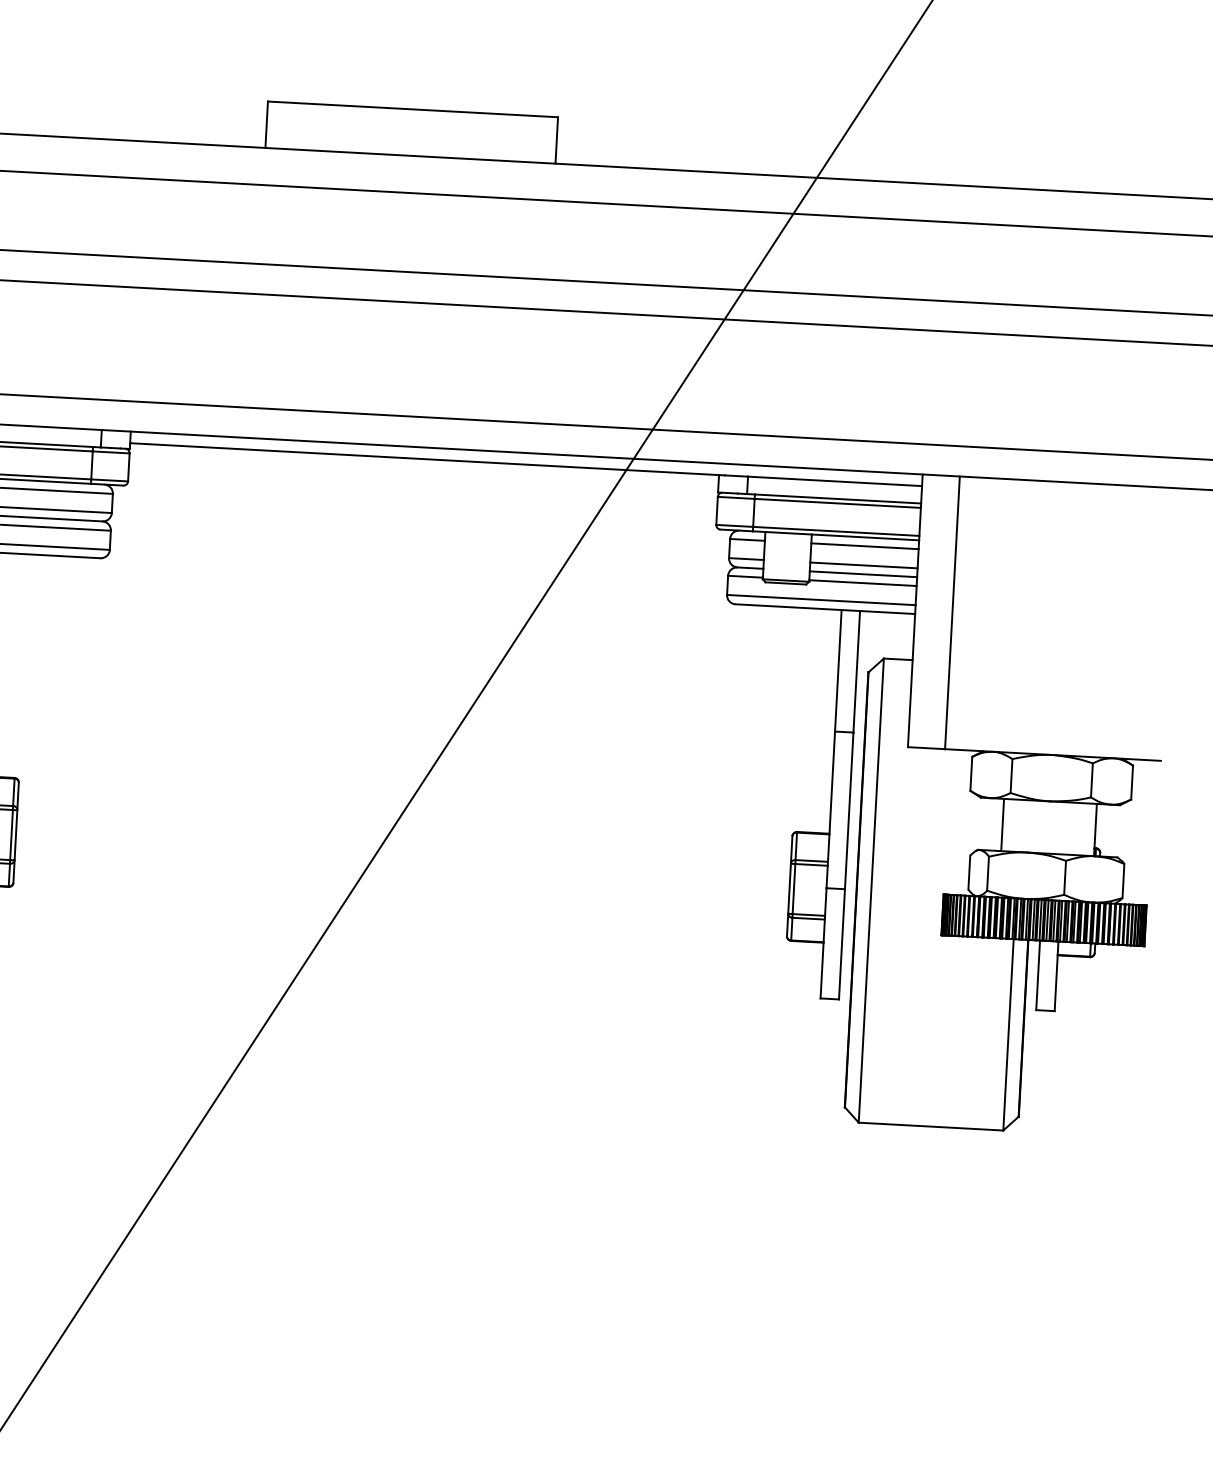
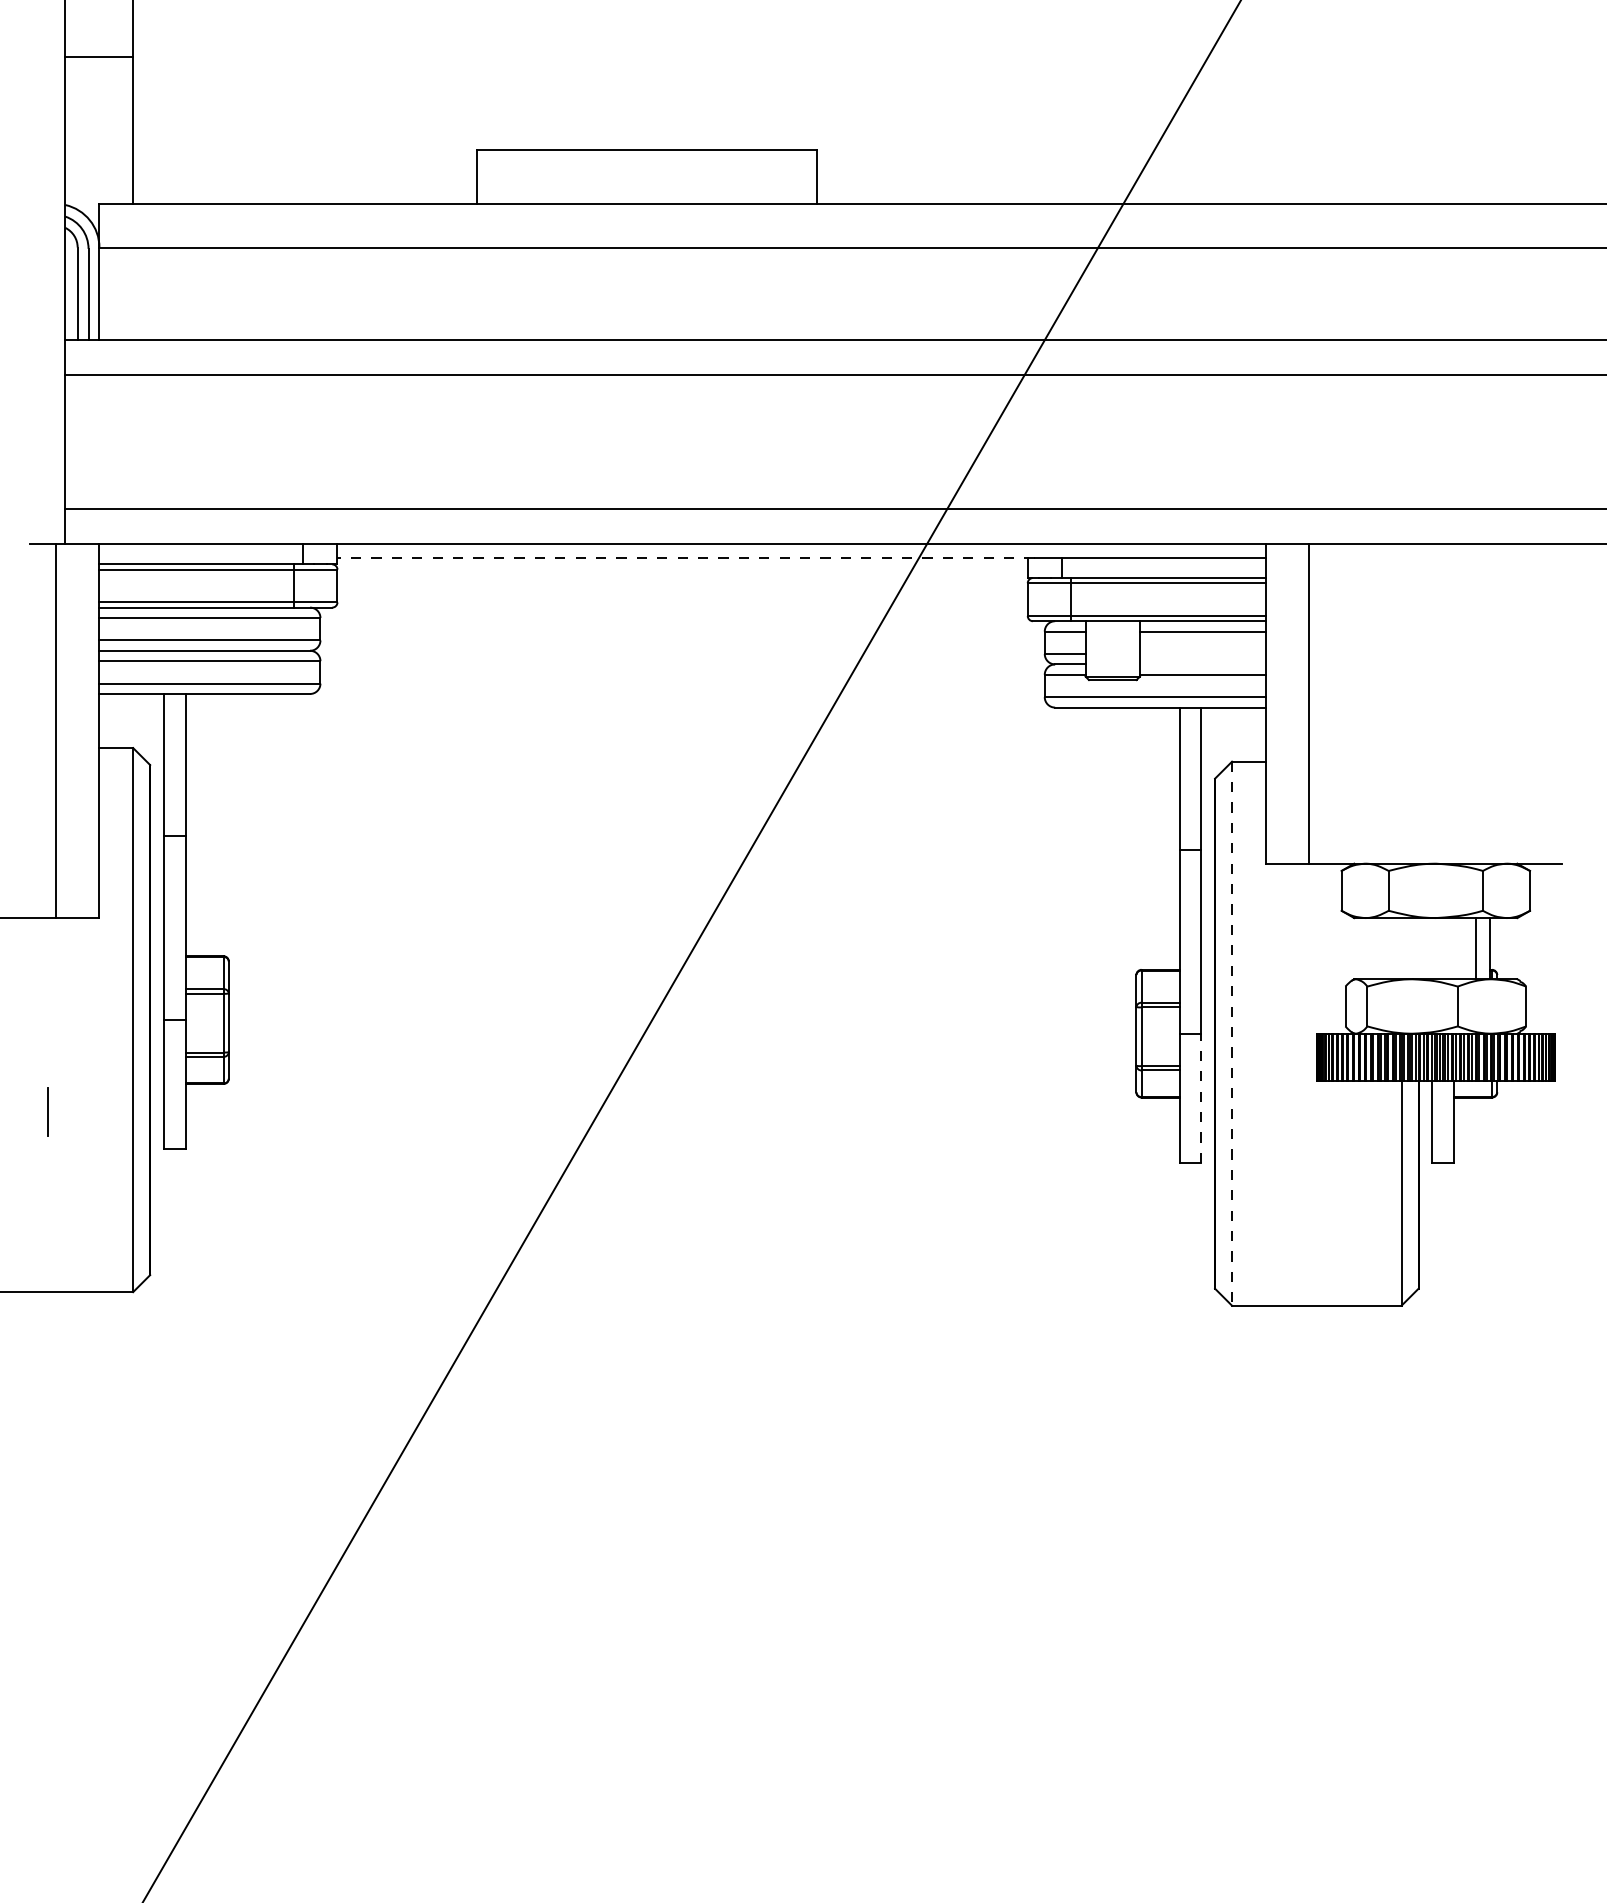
line: (427, 459) -> (686, 557), solid -> dashed
line: (863, 565) -> (1202, 654), removed
line: (863, 574) -> (1202, 664), removed
line: (1002, 824) -> (1476, 948), moved
line: (871, 891) -> (1232, 1034), solid -> dashed
line: (842, 944) -> (1201, 1098), solid -> dashed

